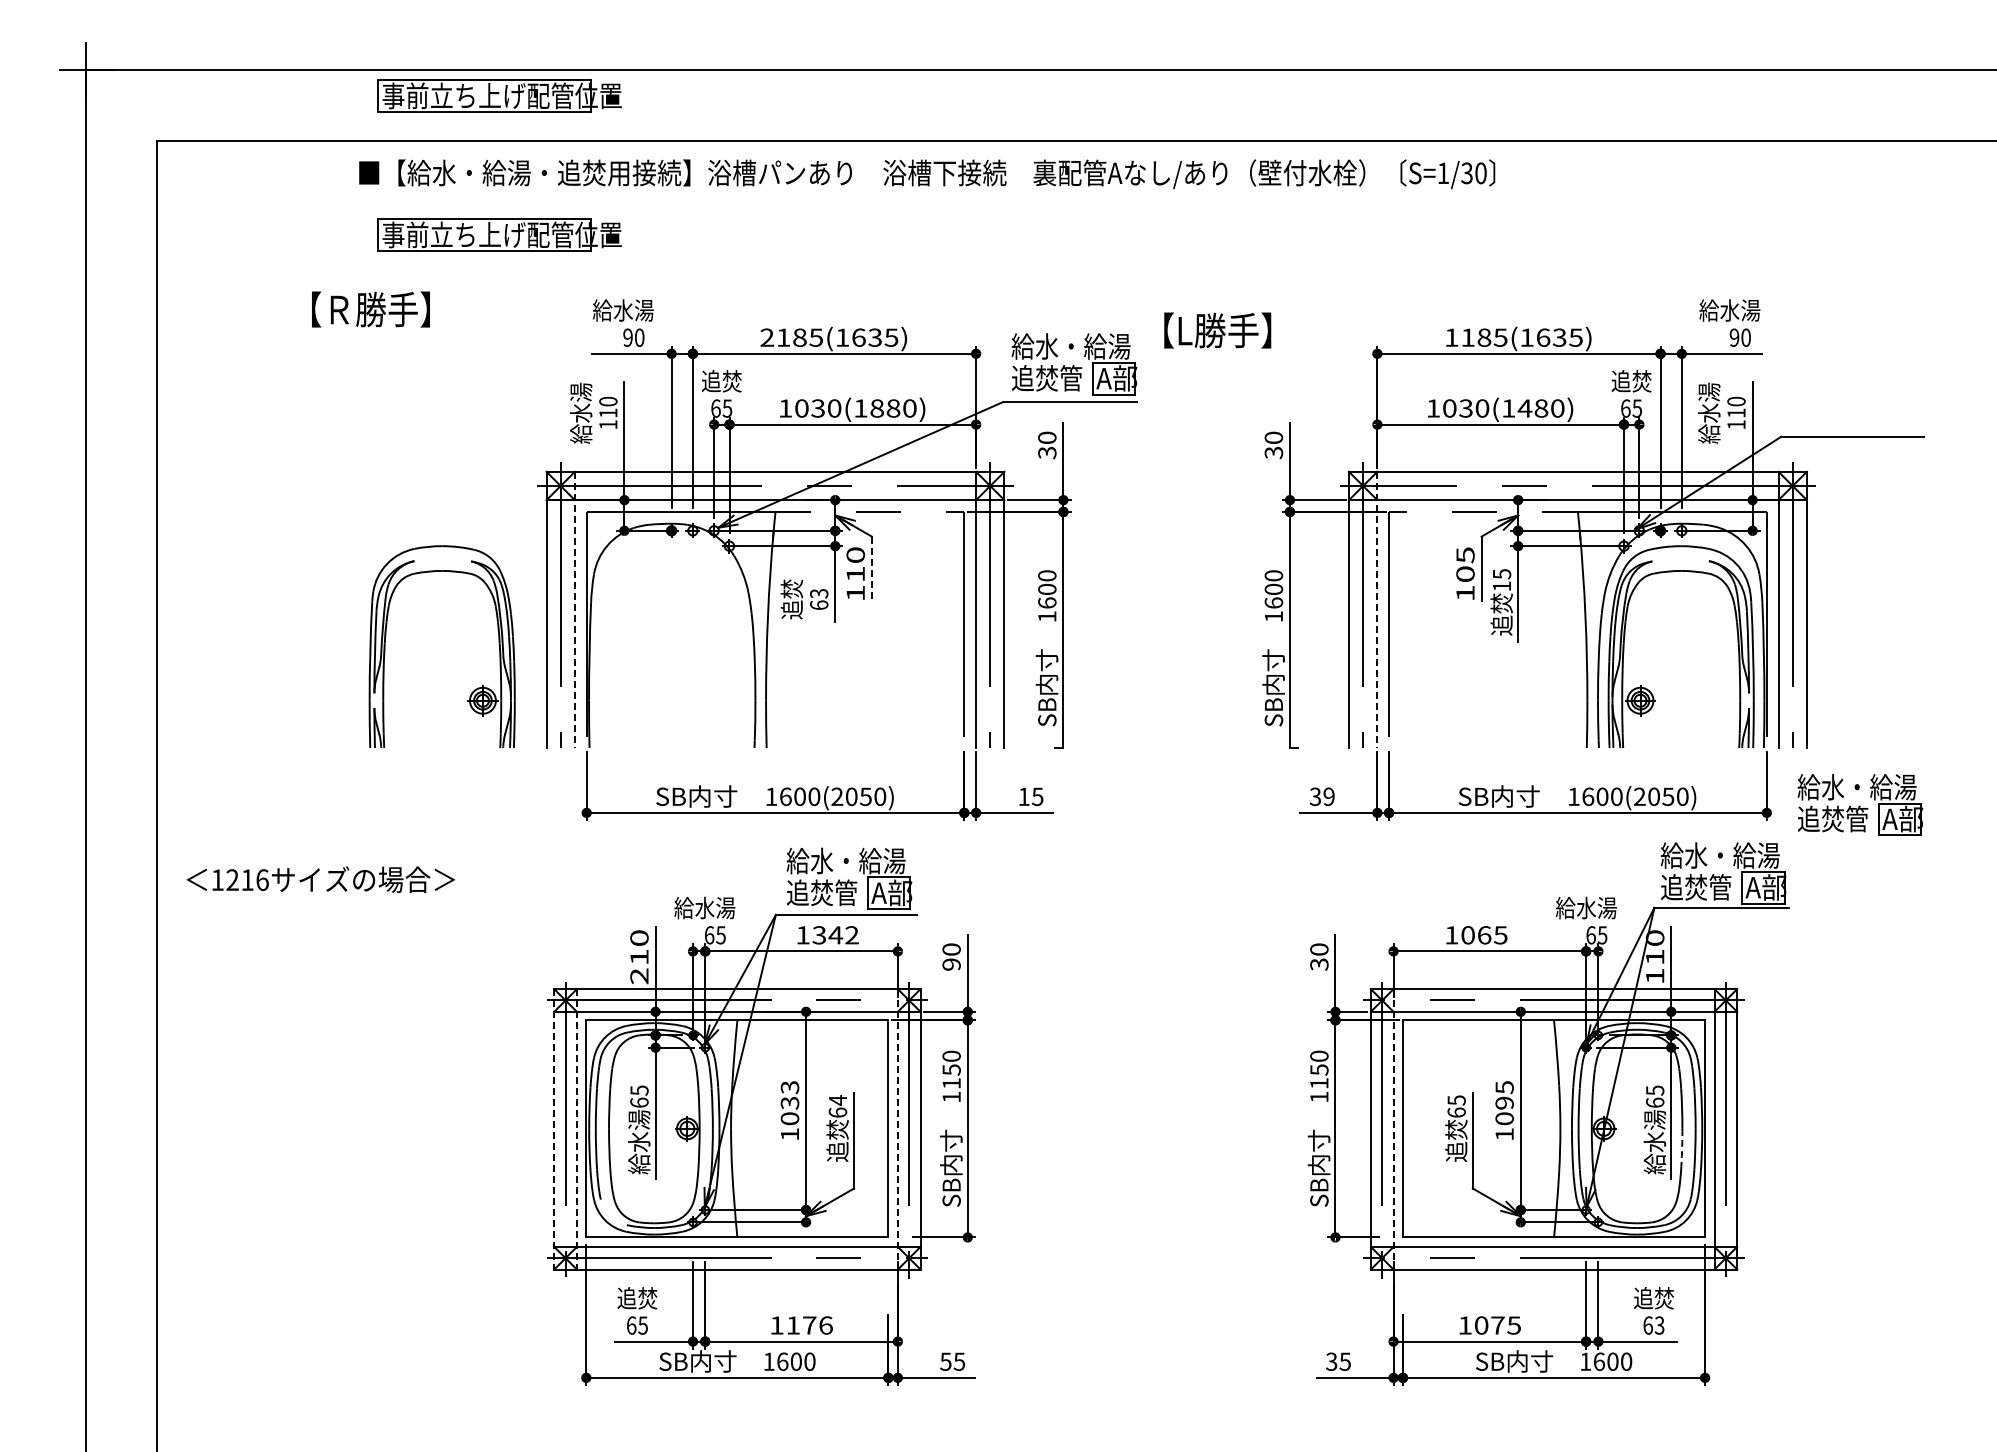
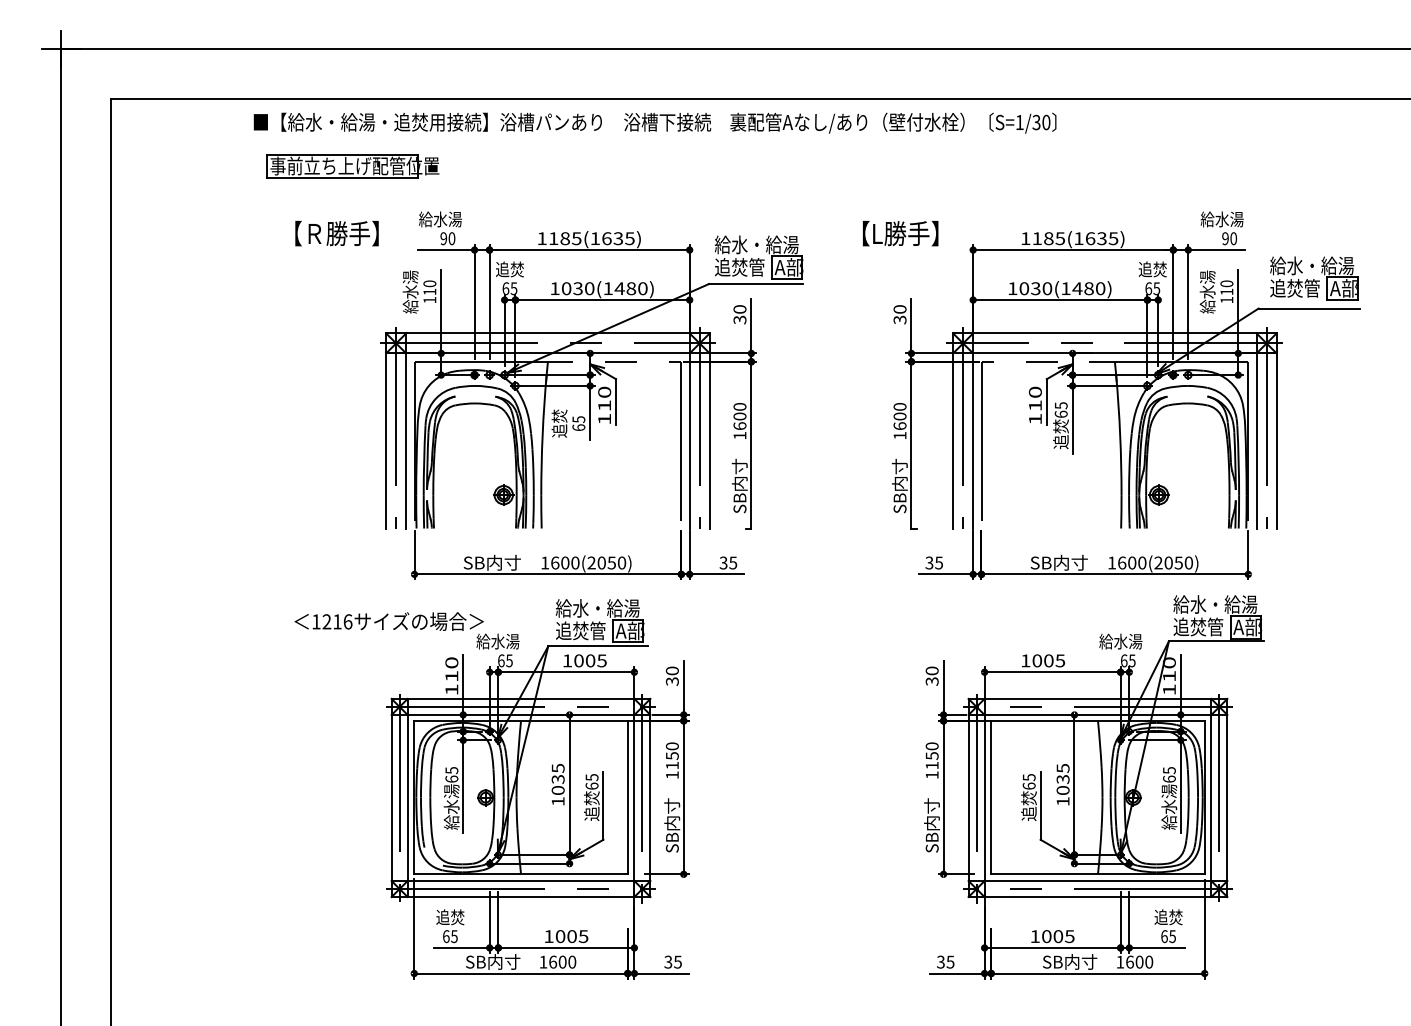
part: (499, 95) -> (352, 67), removed
text: (370, 309) -> (336, 233), moved
text: (1217, 330) -> (900, 233), moved
text: (766, 337) -> (541, 238), 2185(1635) -> 1185(1635)
text: (876, 408) -> (619, 288), 1030(1880) -> 1030(1480)
text: (1465, 564) -> (1035, 398), 105 -> 110
line: (871, 569) -> (615, 402), dashed -> solid
text: (1501, 586) -> (1060, 414), 15 -> 65
text: (818, 593) -> (578, 419), 63 -> 65
line: (574, 610) -> (405, 431), dashed -> solid
line: (1377, 610) -> (973, 431), dashed -> solid
part: (474, 689) -> (497, 487), moved
text: (1023, 796) -> (723, 562), 15 -> 35
text: (1328, 796) -> (938, 562), 39 -> 35
part: (1860, 804) -> (1314, 278), moved
text: (320, 879) -> (388, 621), moved
text: (835, 935) -> (590, 661), 1342 -> 1005
text: (1484, 935) -> (1048, 661), 1065 -> 1005
text: (951, 964) -> (672, 681), 90 -> 30
text: (639, 976) -> (451, 689), 210 -> 110
text: (789, 1087) -> (557, 768), 1033 -> 1035
text: (838, 1100) -> (592, 777), 64 -> 65
text: (1504, 1102) -> (1062, 778), 1095 -> 1035
line: (554, 1129) -> (391, 798), dashed -> solid
line: (576, 1129) -> (407, 798), dashed -> solid
line: (897, 1129) -> (634, 798), dashed -> solid
line: (1393, 1129) -> (984, 798), dashed -> solid
arc: (1682, 1148) -> (1188, 811), dashed -> solid
text: (809, 1325) -> (571, 936), 1176 -> 1005
text: (1497, 1325) -> (1058, 936), 1075 -> 1005
text: (1659, 1325) -> (1172, 936), 63 -> 65
text: (945, 1361) -> (668, 961), 55 -> 35

